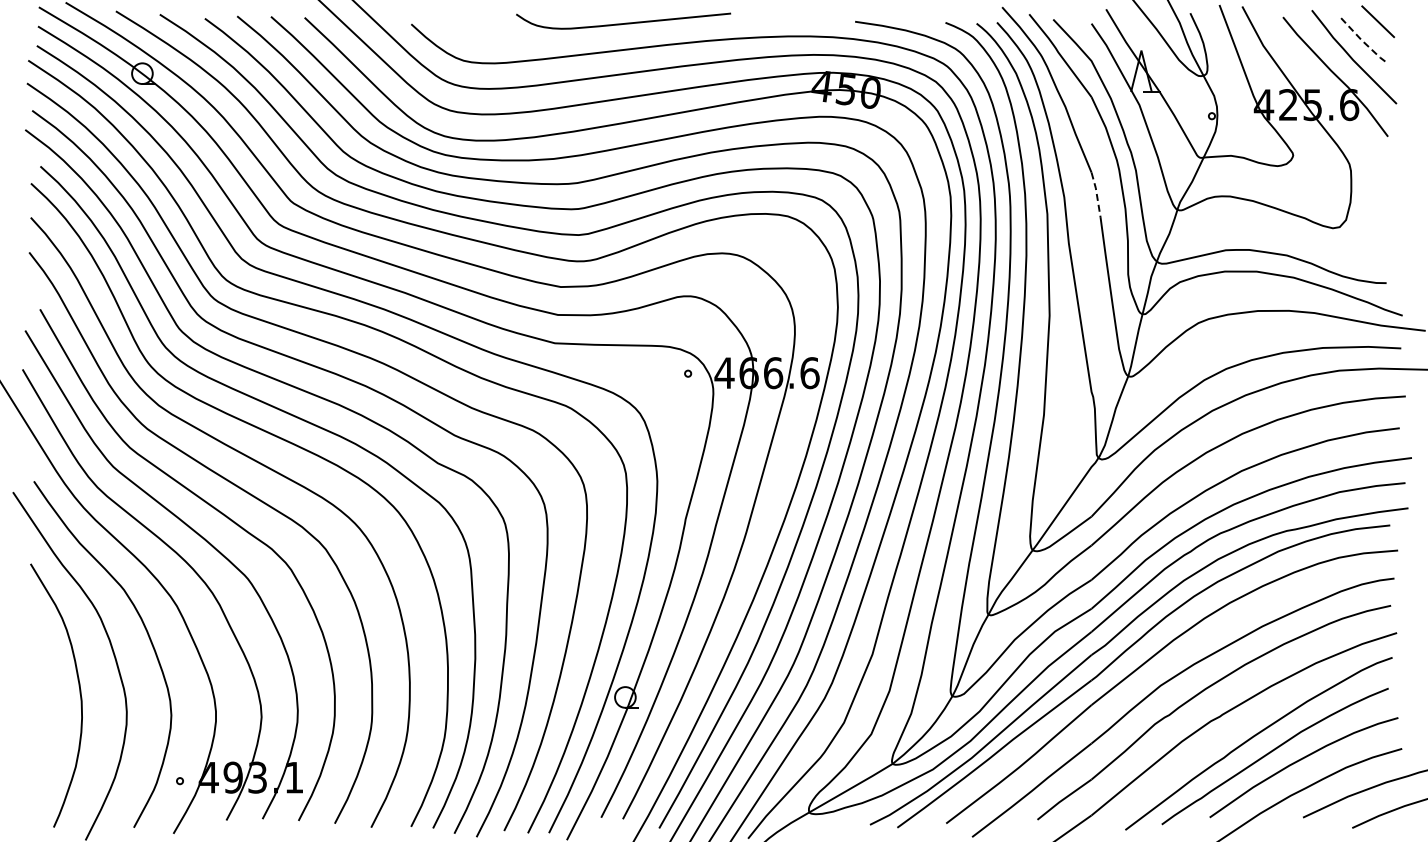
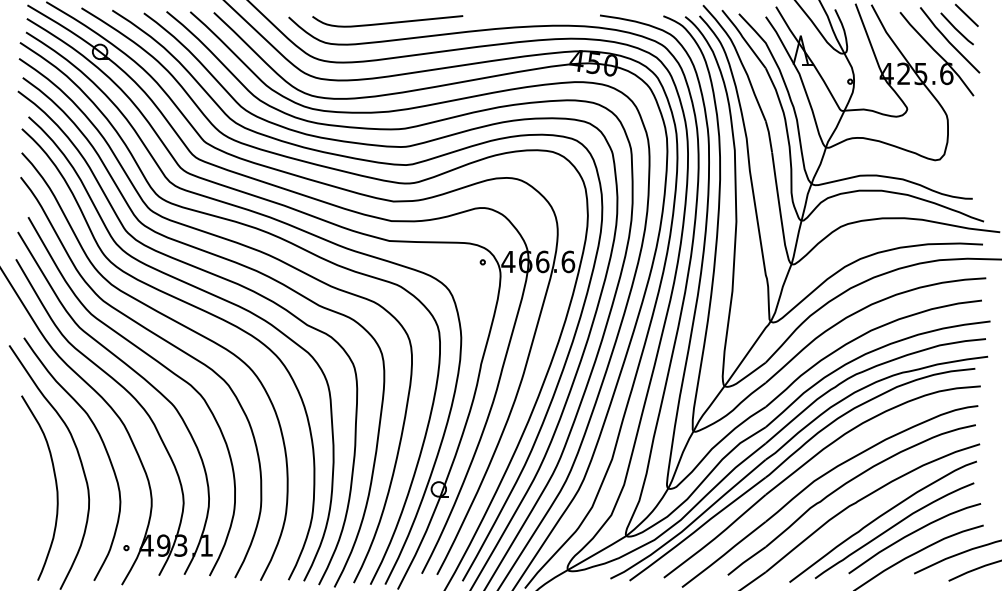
curve: (625, 22) -> (389, 22), moved
line: (1363, 42) -> (956, 30), dashed -> solid
line: (1096, 194) -> (769, 136), dashed -> solid

